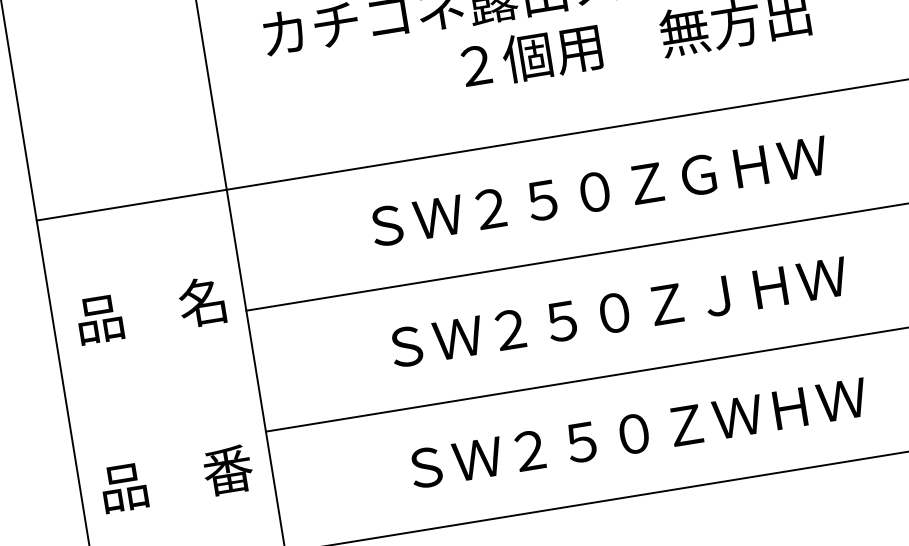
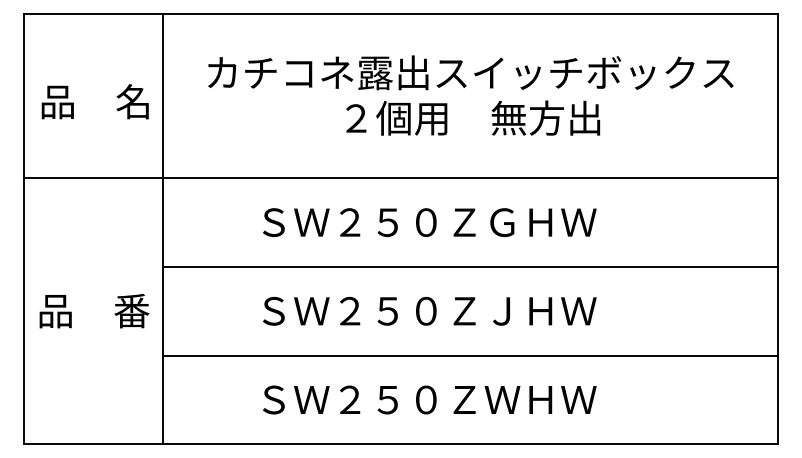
text: (149, 310) -> (94, 101), moved
text: (177, 479) -> (94, 311), moved

